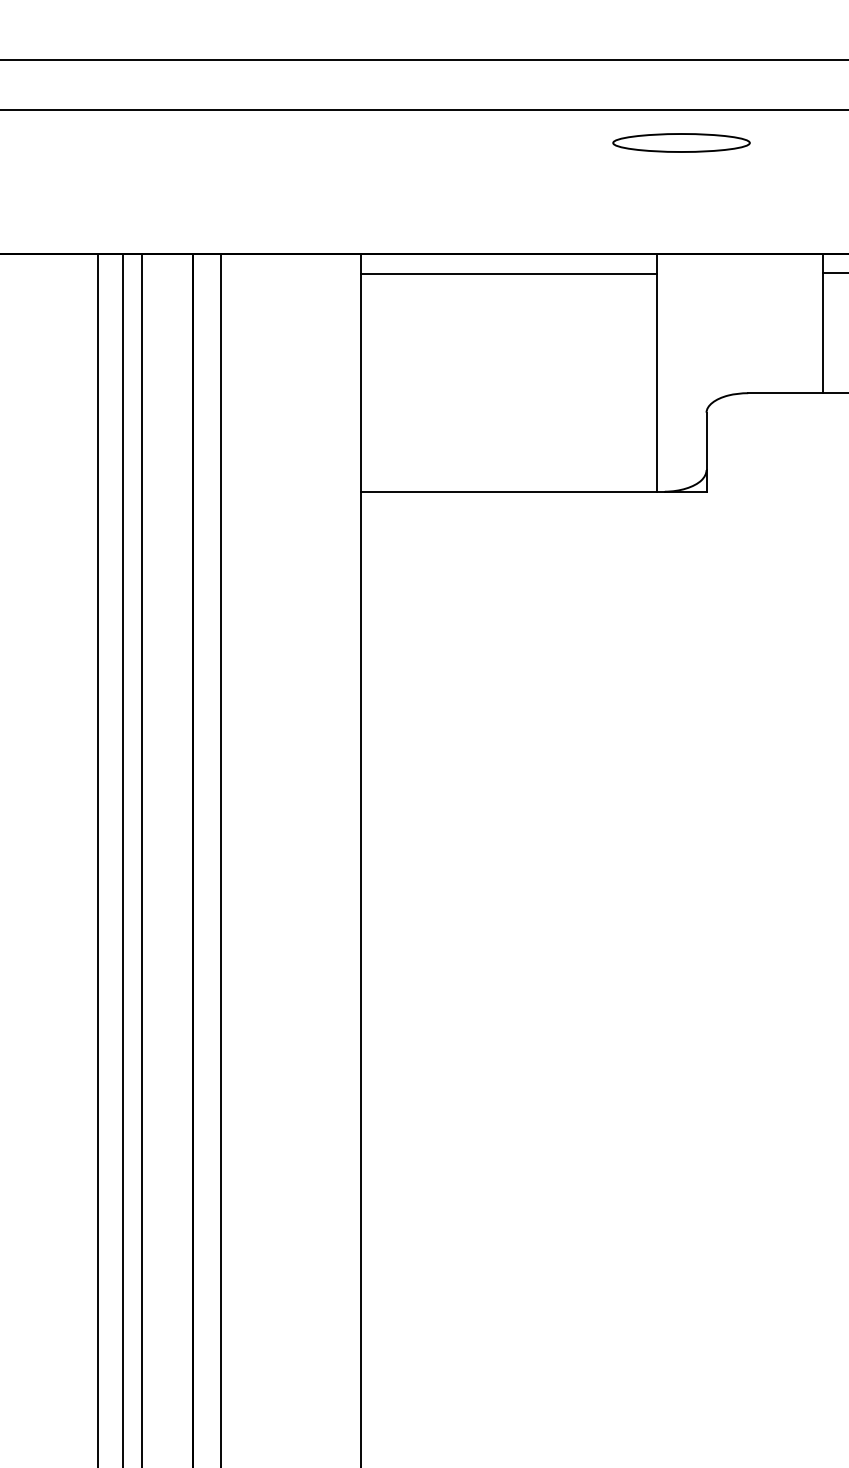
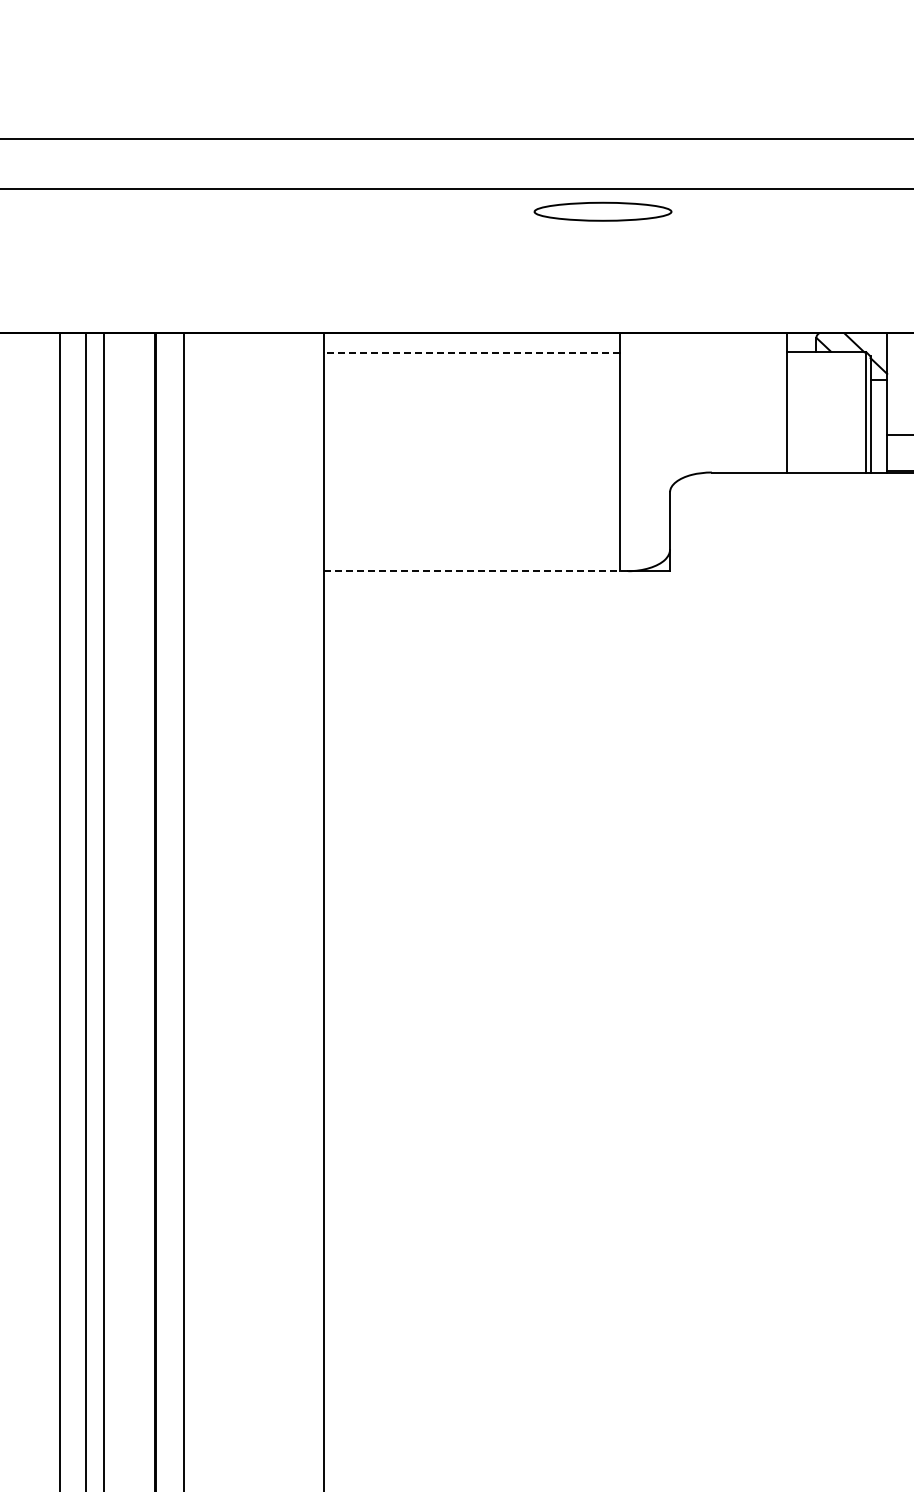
part: (680, 142) -> (602, 211), moved
line: (508, 274) -> (471, 353), solid -> dashed
line: (512, 491) -> (475, 571), solid -> dashed

